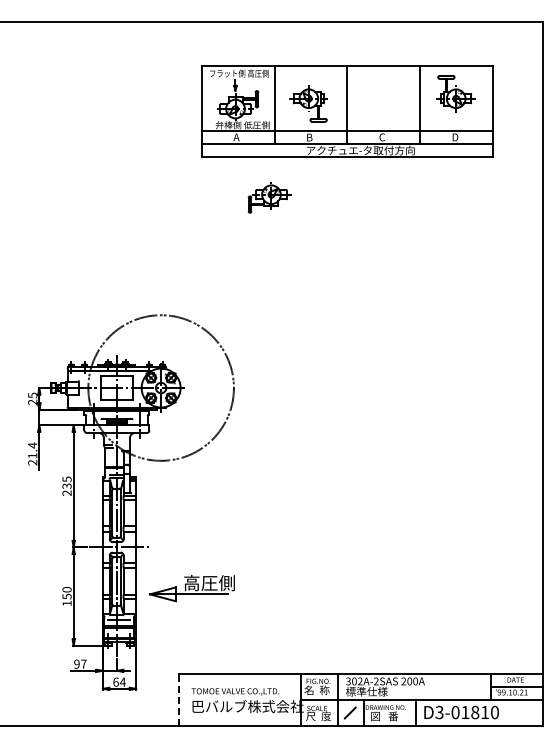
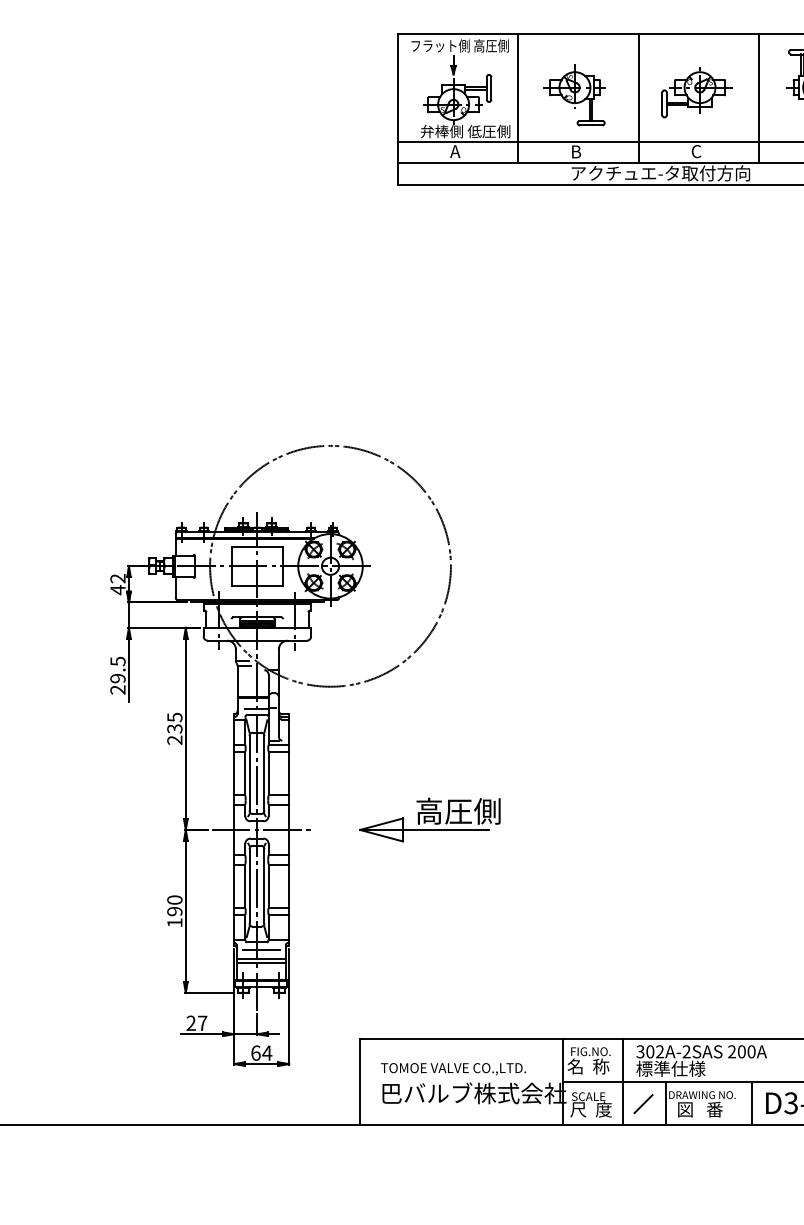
part: (269, 197) -> (696, 92), moved
text: (32, 398) -> (117, 583), 25 -> 42
text: (32, 450) -> (117, 669), 21.4 -> 29.5
part: (191, 588) -> (428, 820), moved
text: (66, 596) -> (173, 911), 150 -> 190
text: (76, 664) -> (190, 1023), 97 -> 27
line: (179, 699) -> (360, 1081), dashed -> solid

